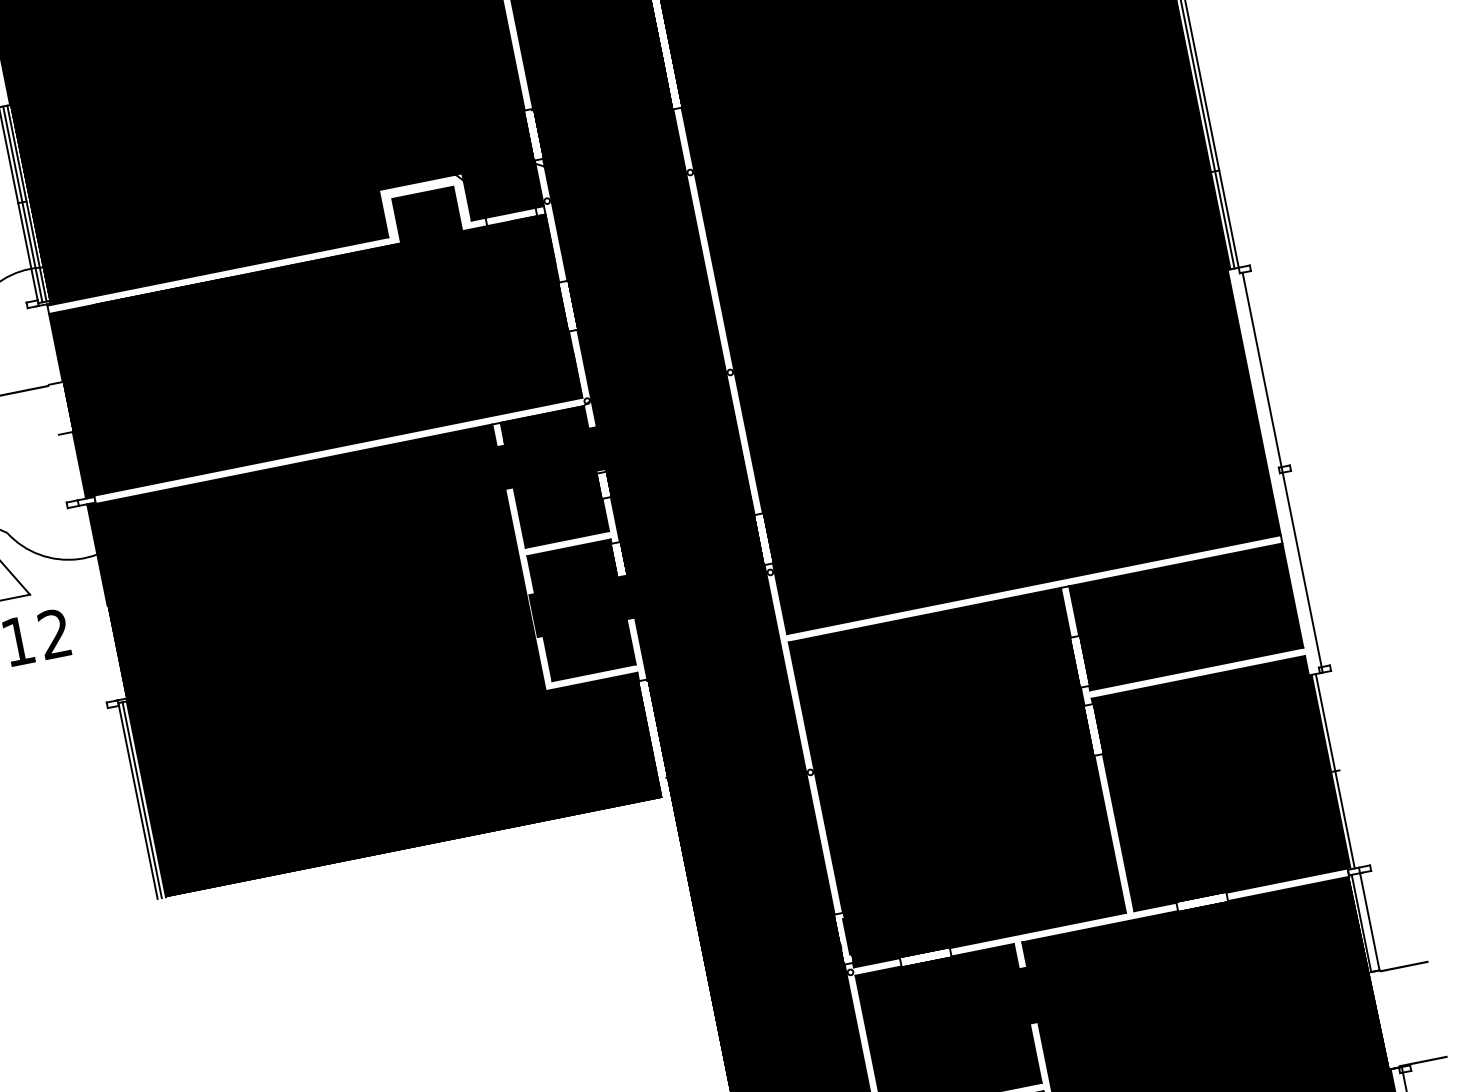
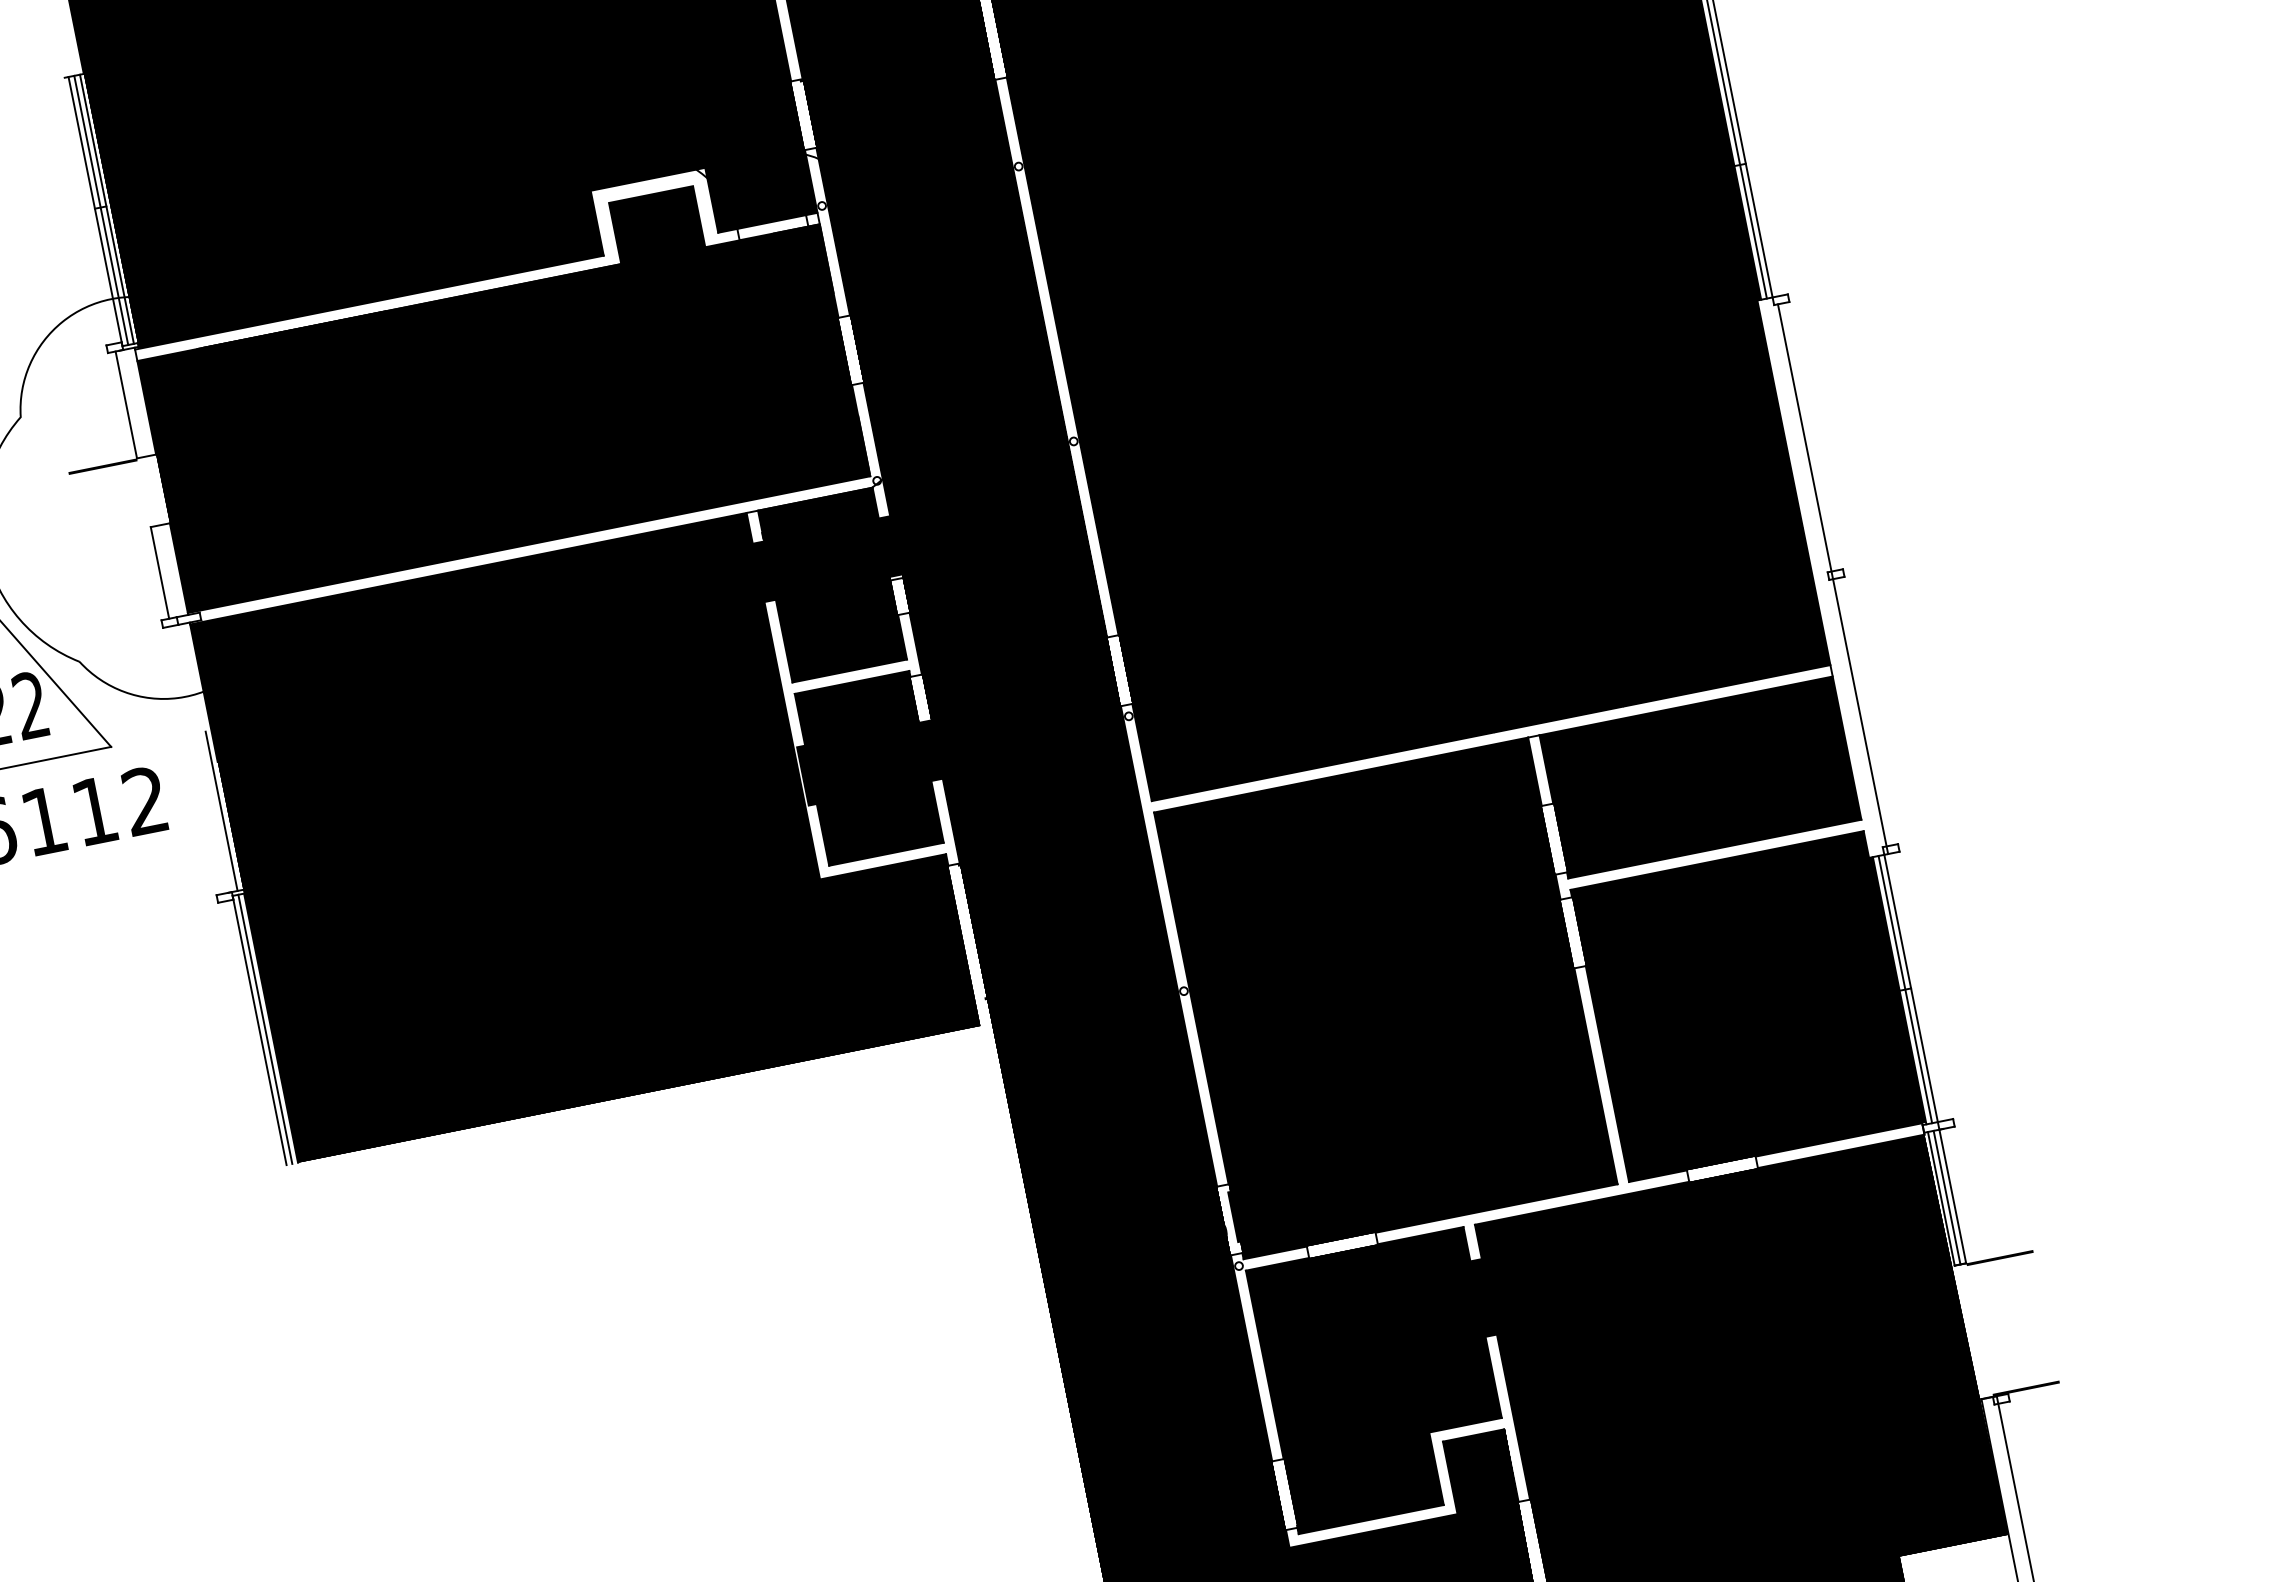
line: (41, 345) -> (126, 404), added
line: (65, 467) -> (159, 572), added
line: (110, 640) -> (221, 810), added
line: (1339, 770) -> (1910, 988), added
line: (1365, 922) -> (1946, 1197), added

